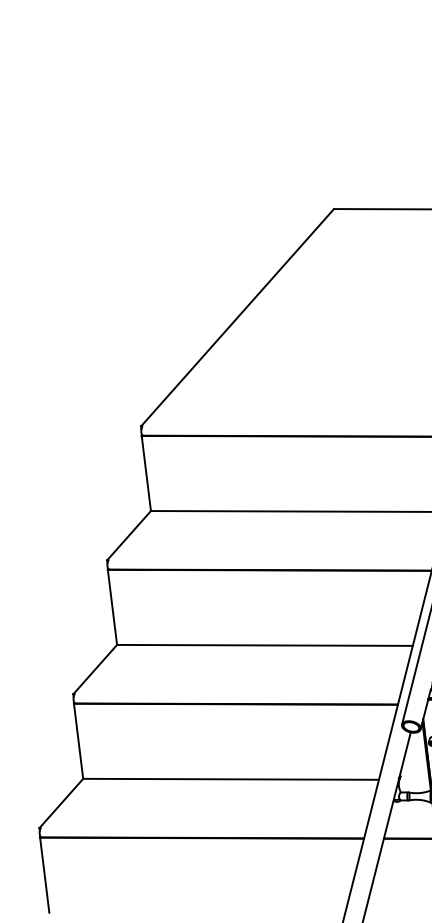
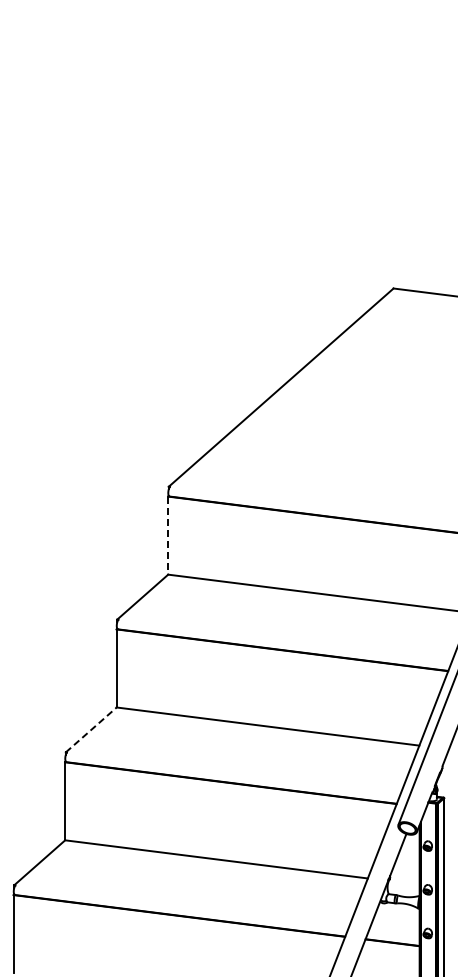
line: (146, 474) -> (168, 536), solid -> dashed
line: (95, 669) -> (91, 729), solid -> dashed

